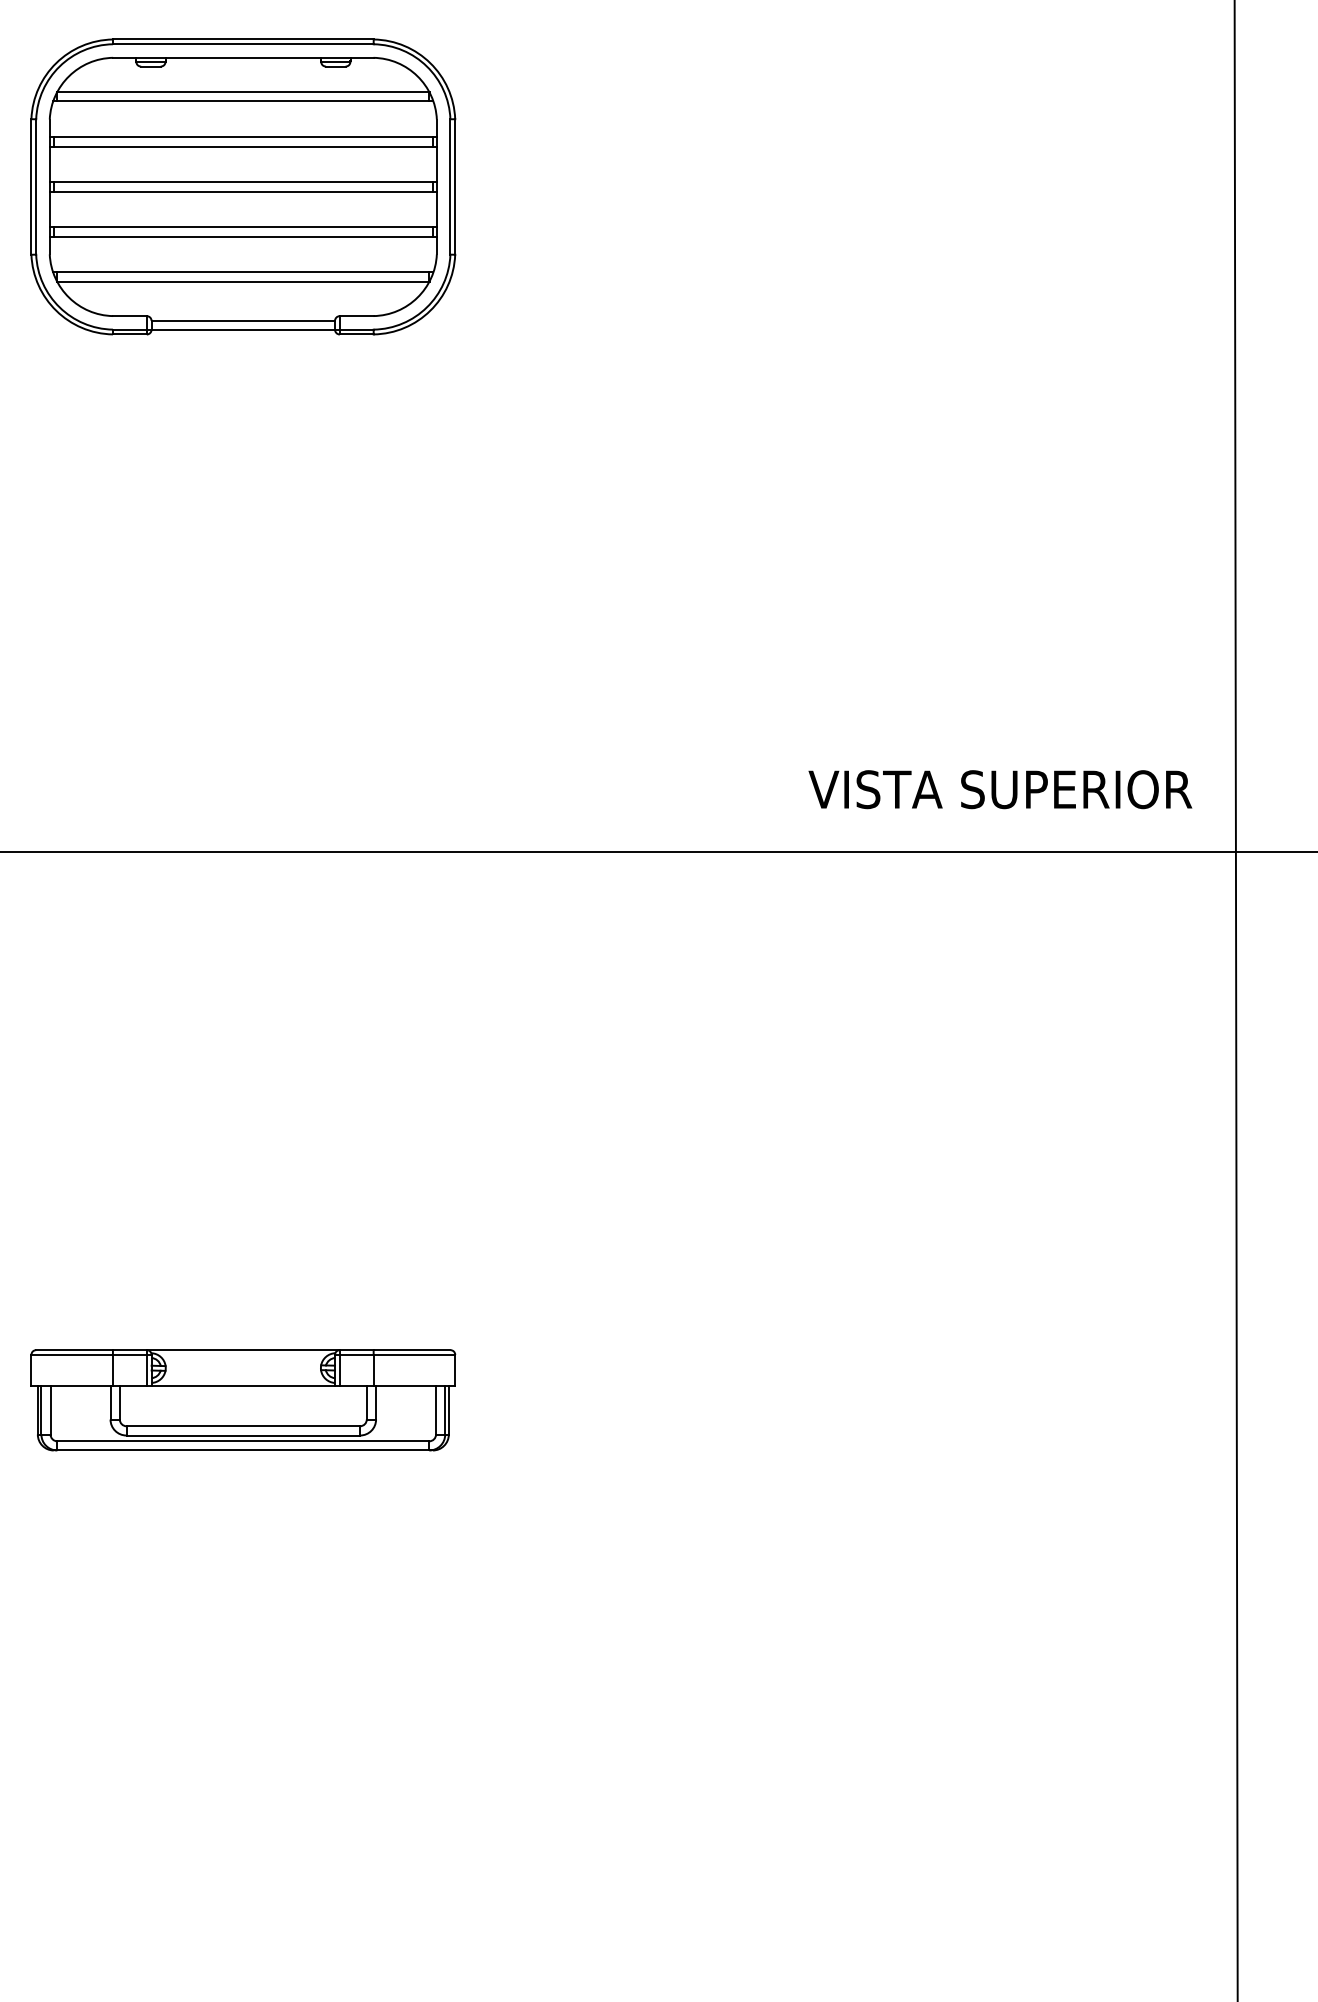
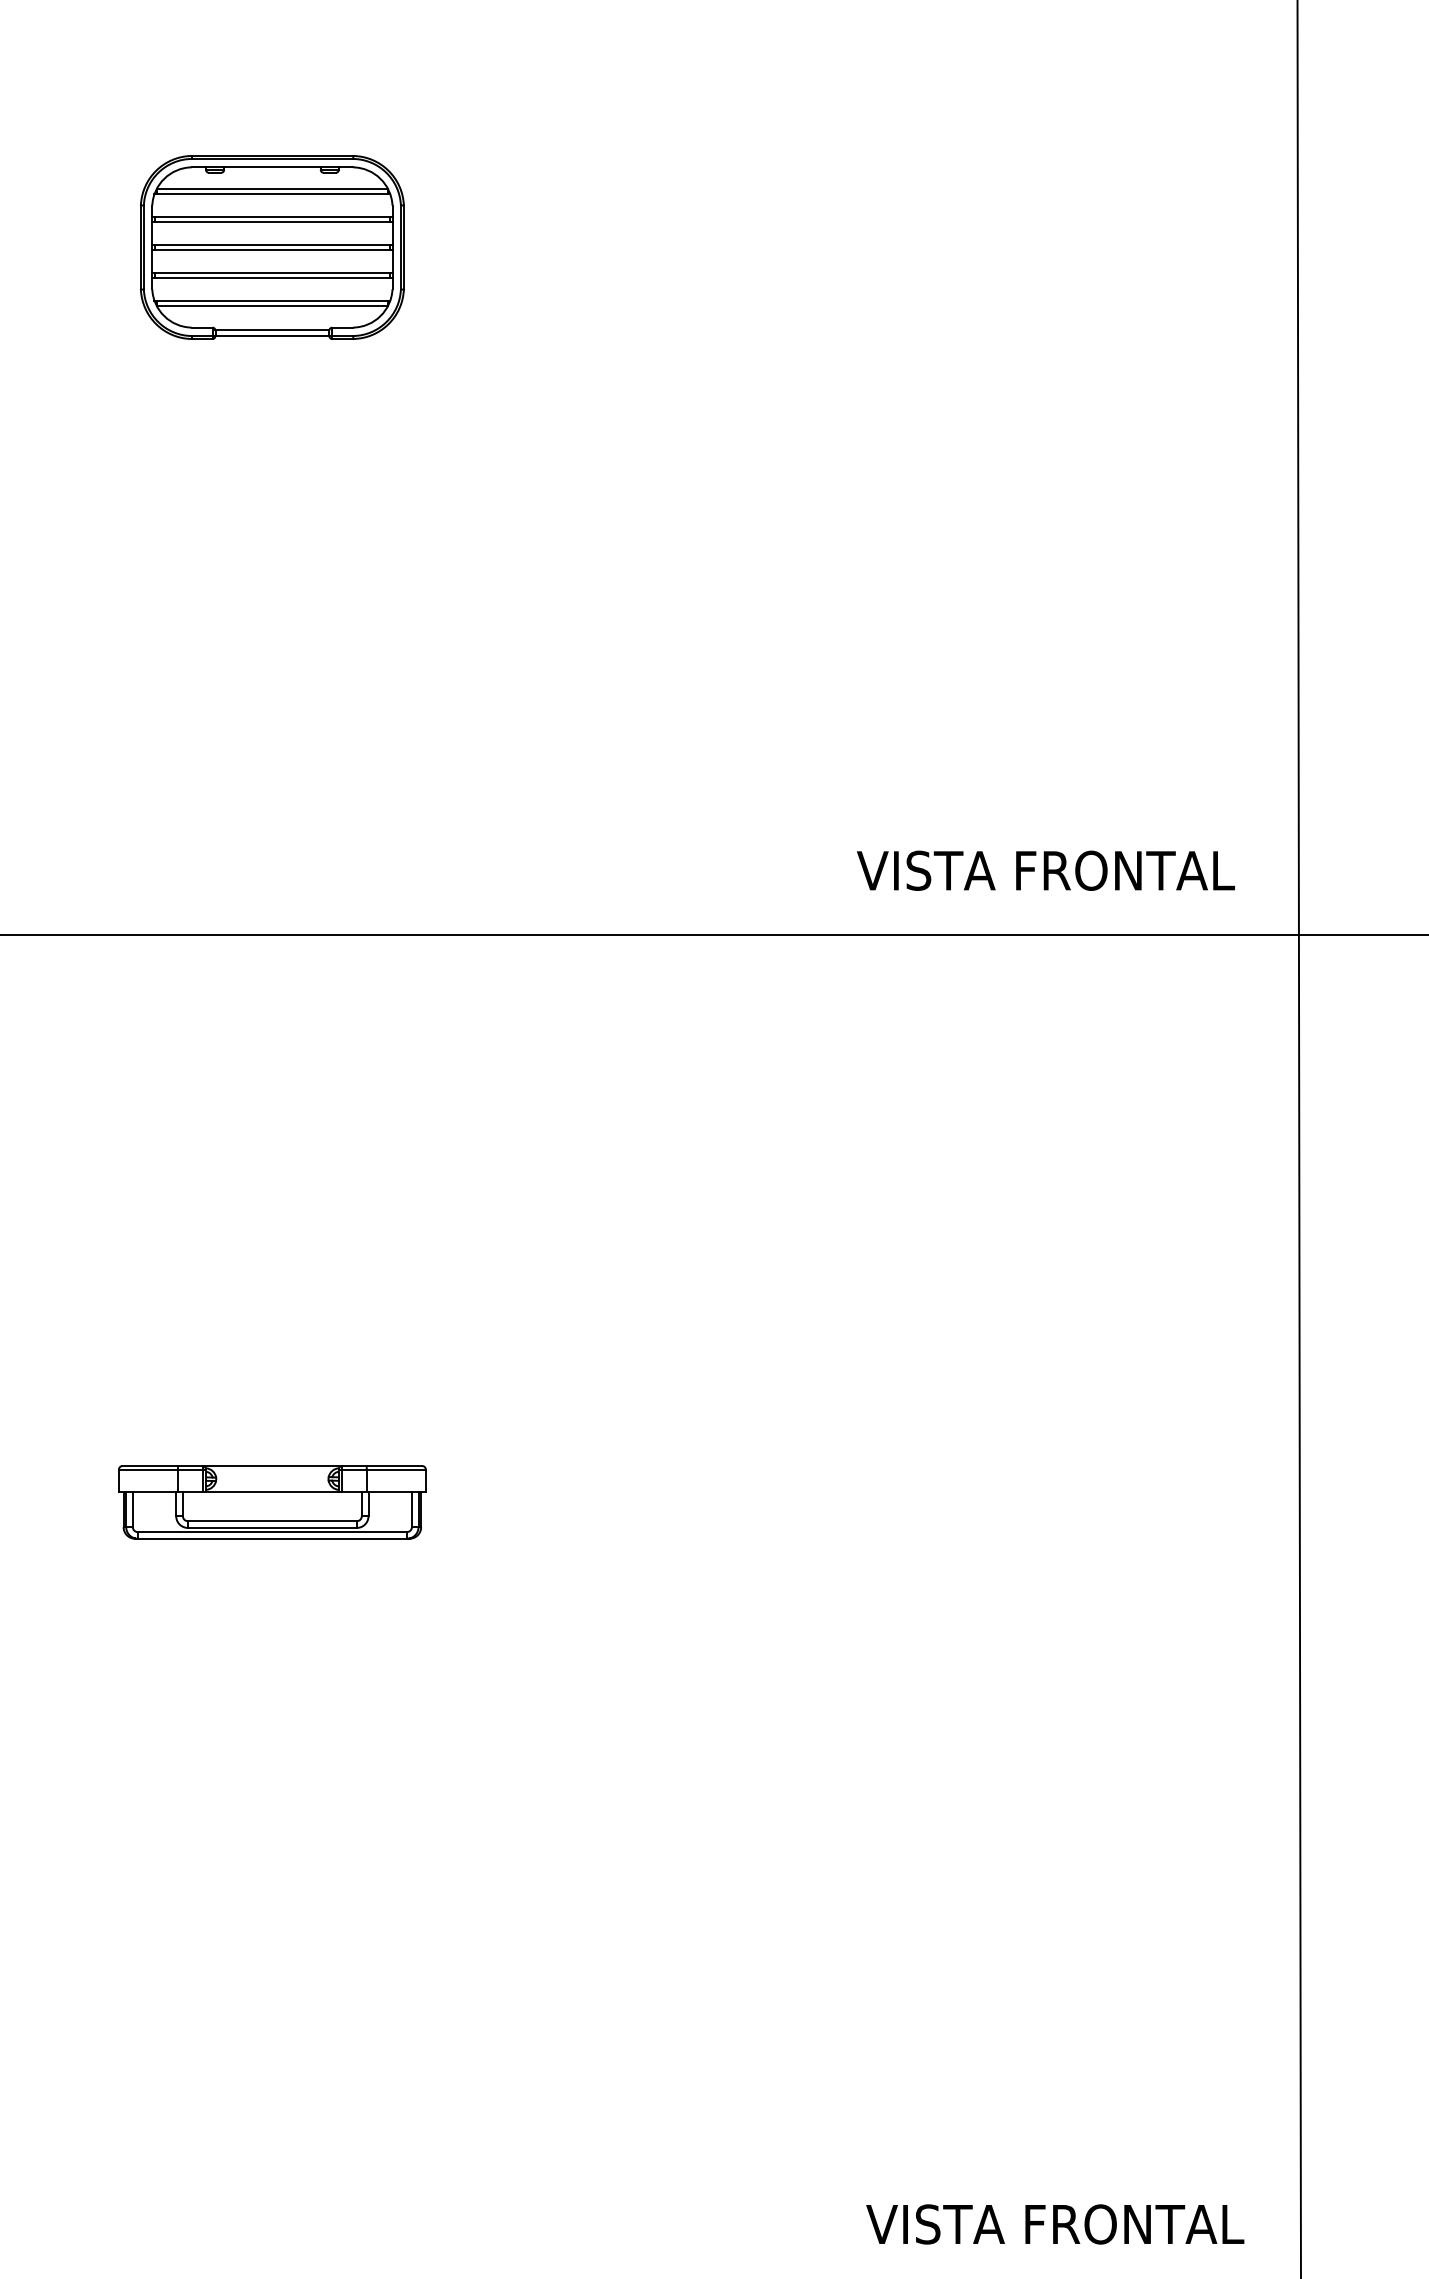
part: (243, 186) -> (272, 247), size x0.6
text: (1075, 789) -> (1133, 870), VISTA SUPERIOR -> VISTA FRONTAL
part: (243, 1400) -> (272, 1502), size x0.7

